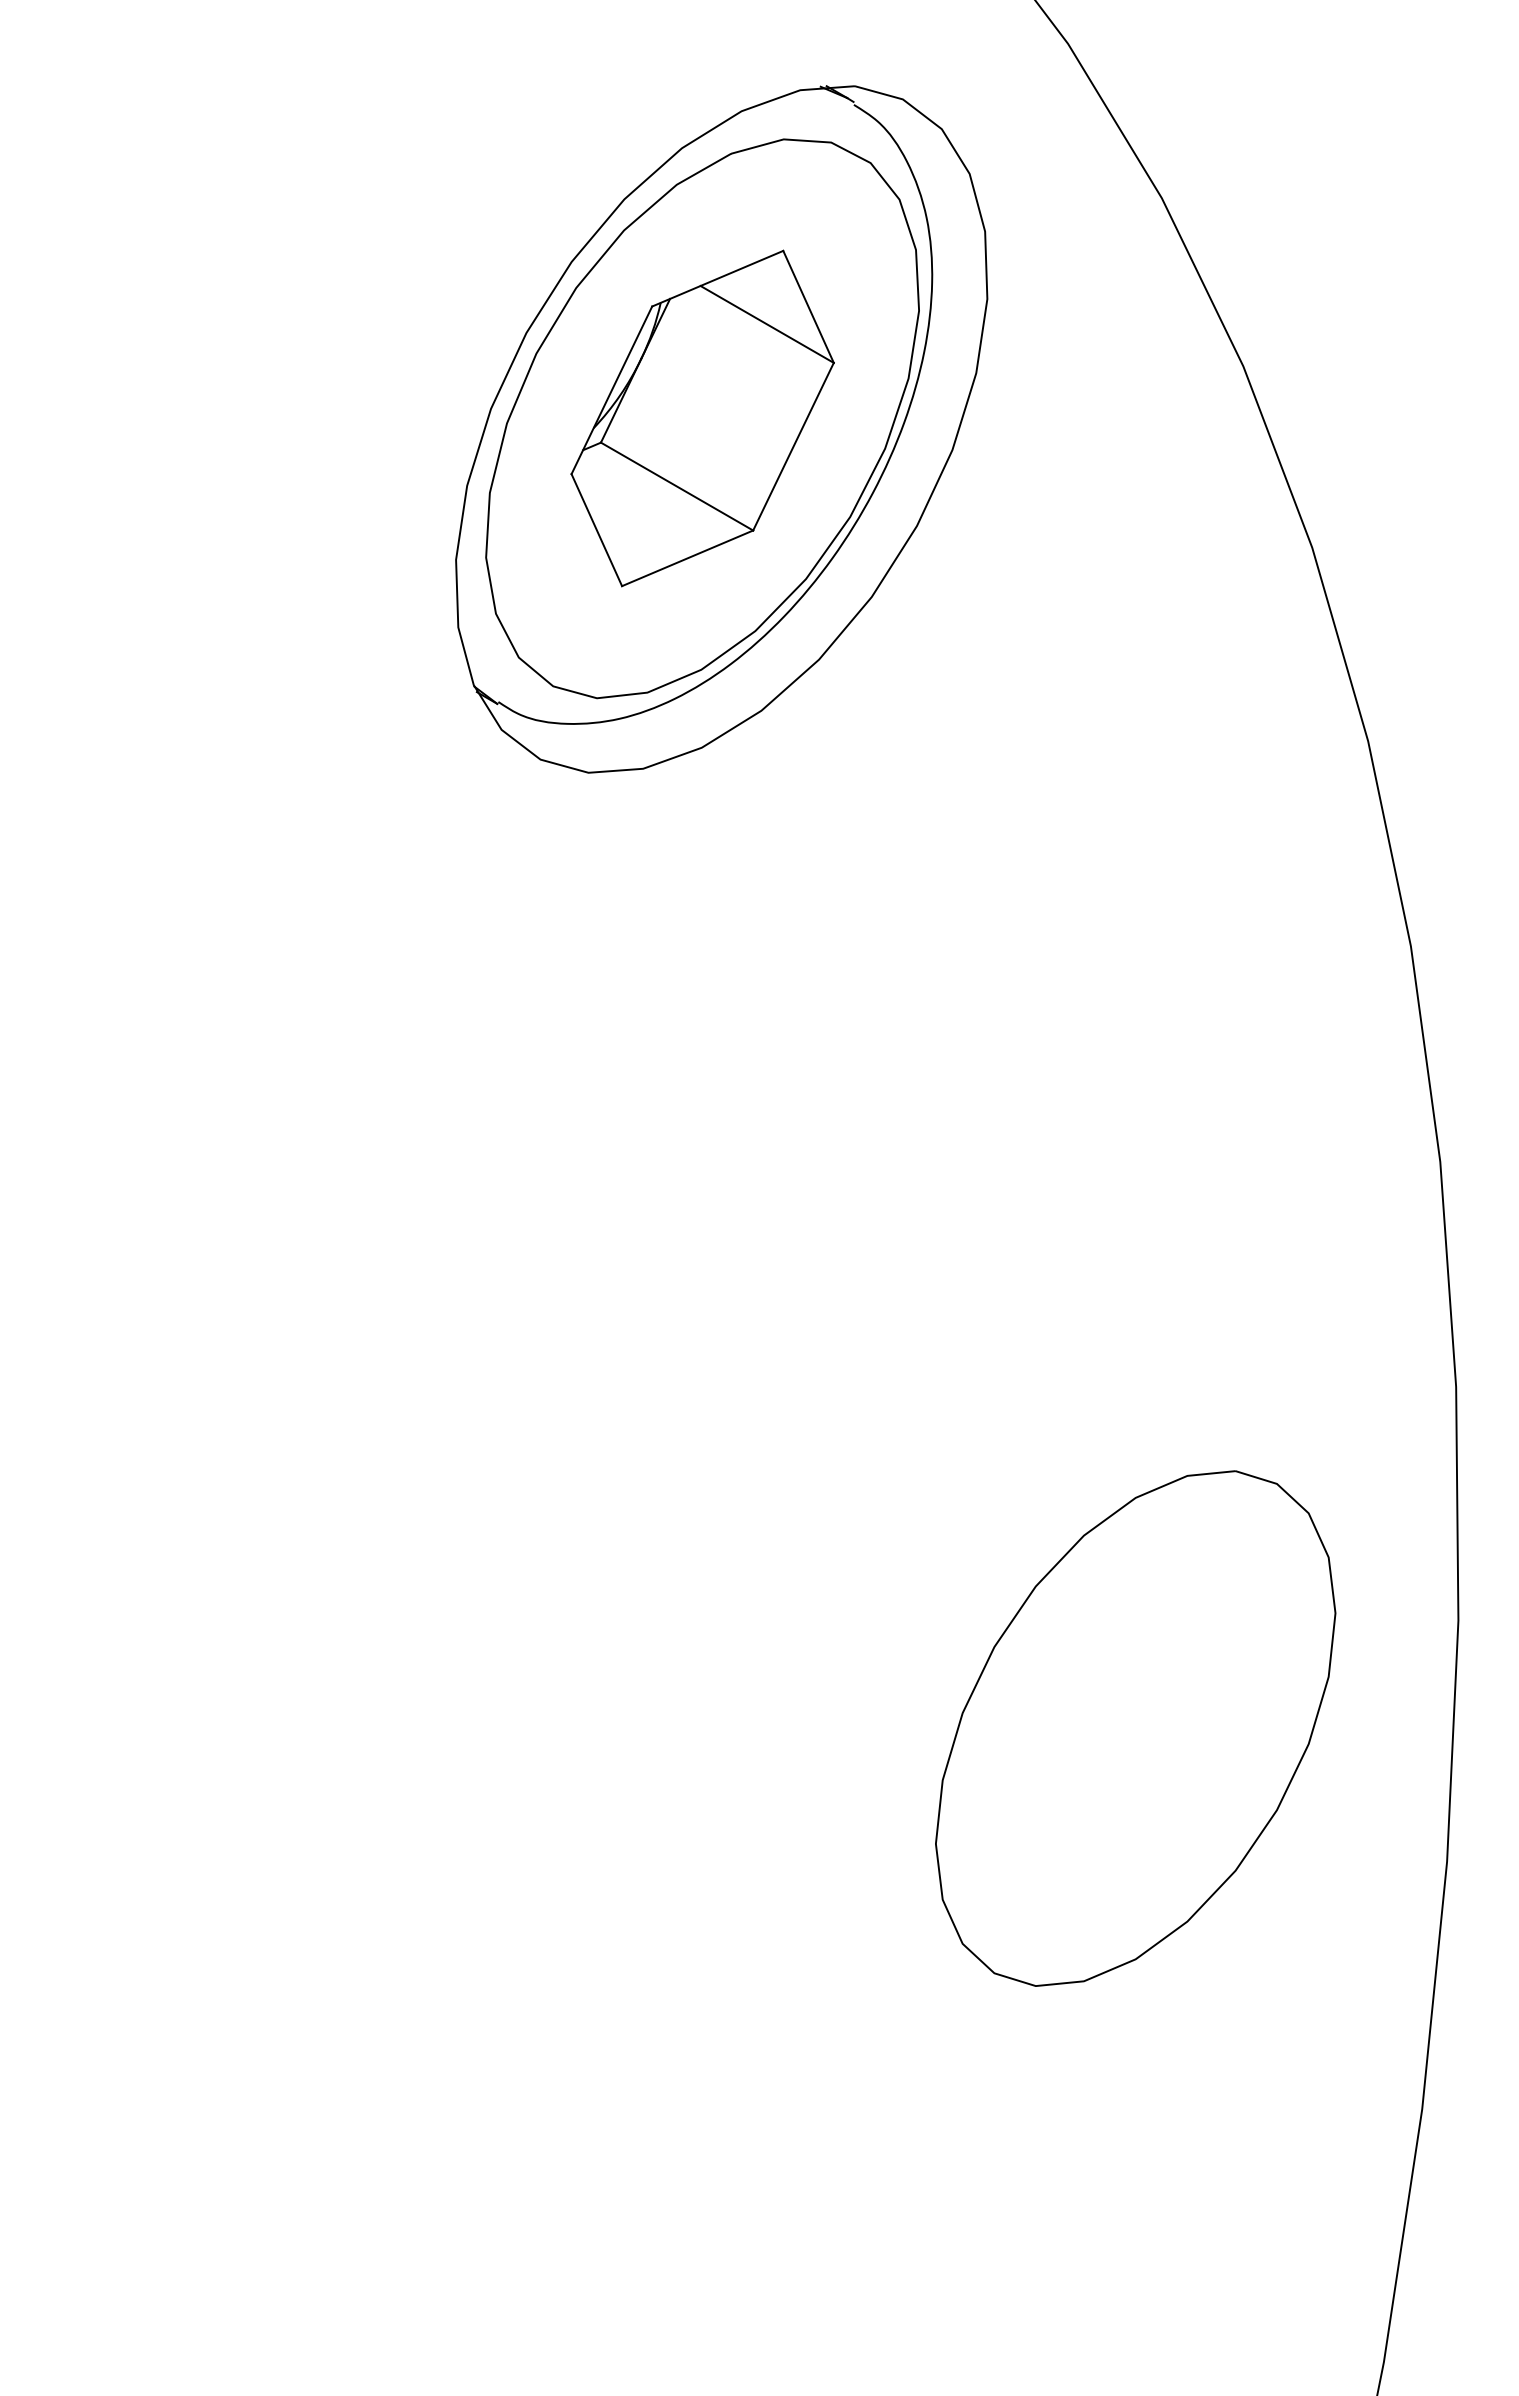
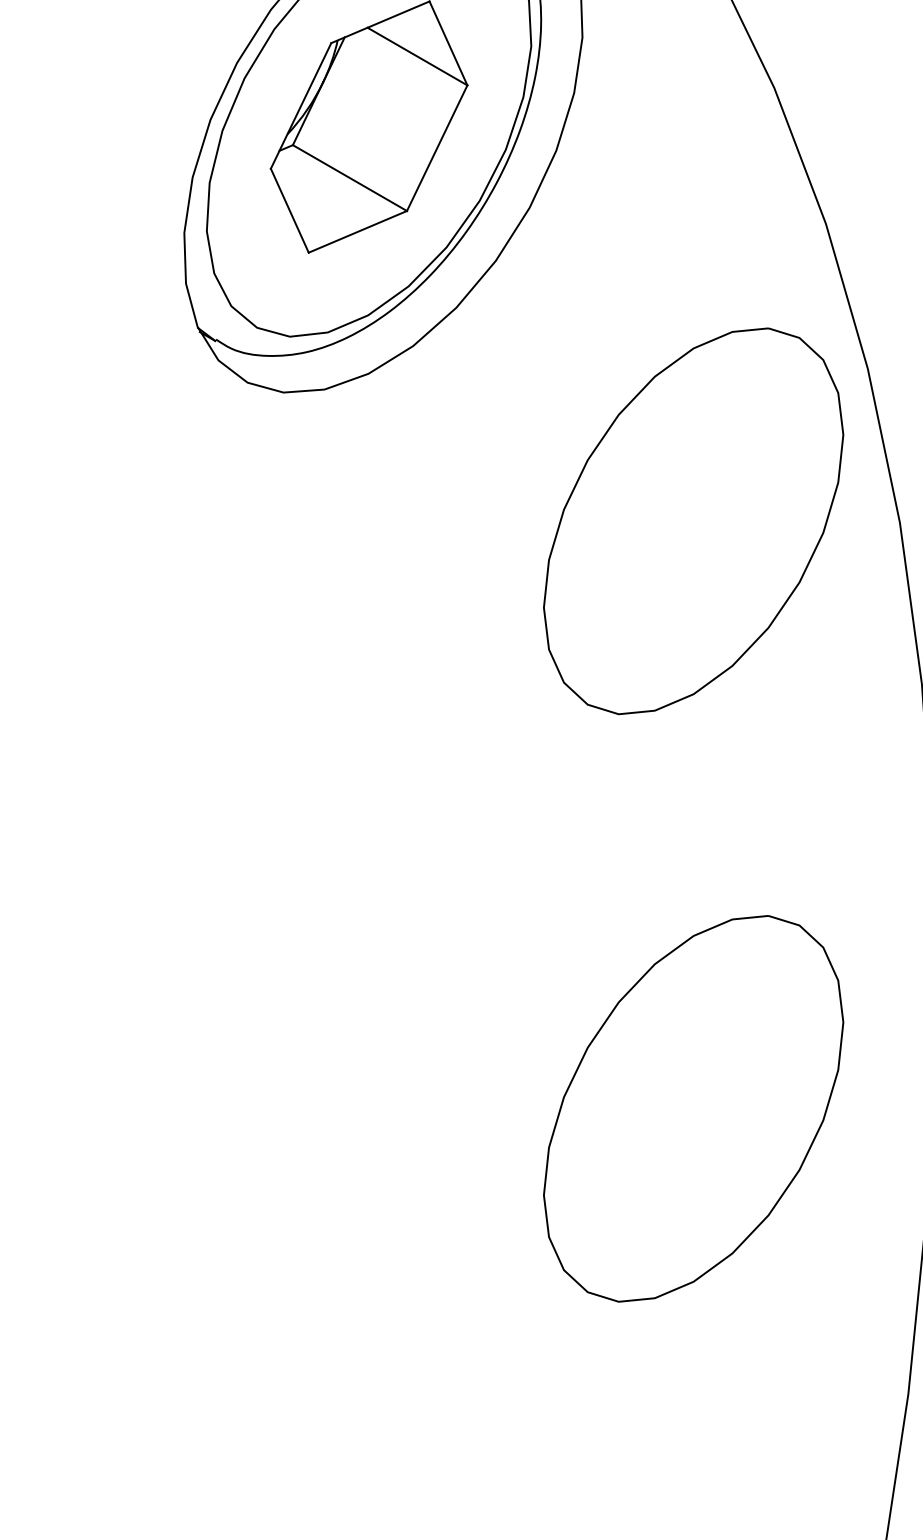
part: (1135, 944) -> (693, 521), added

